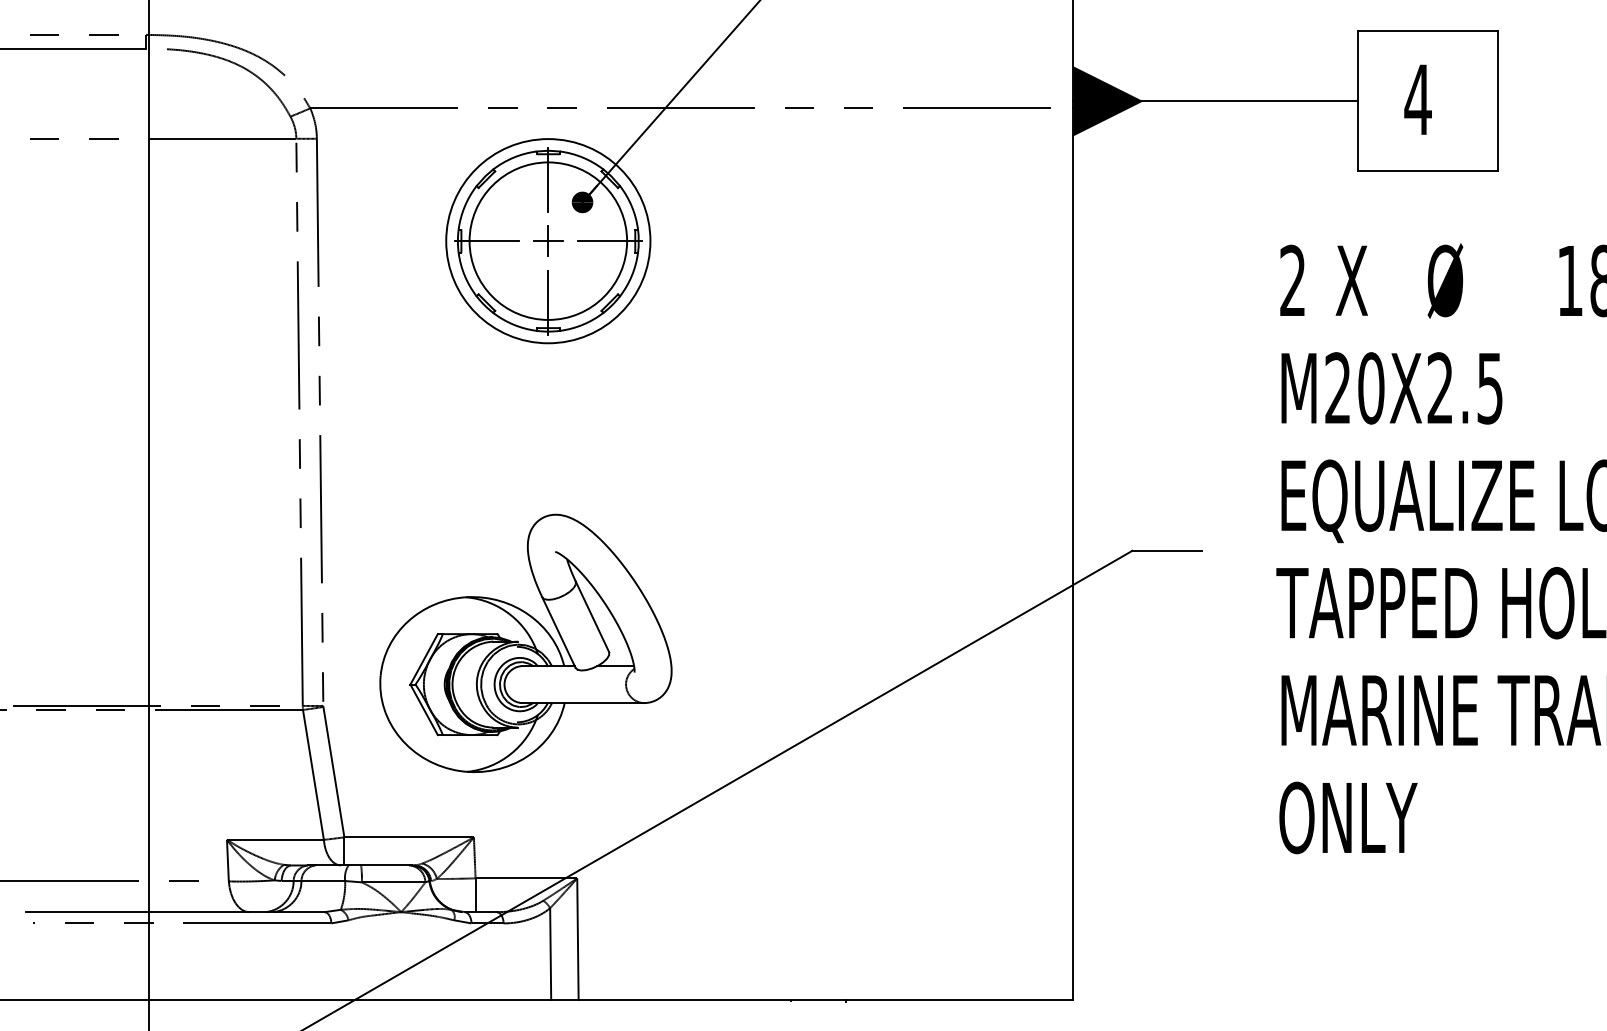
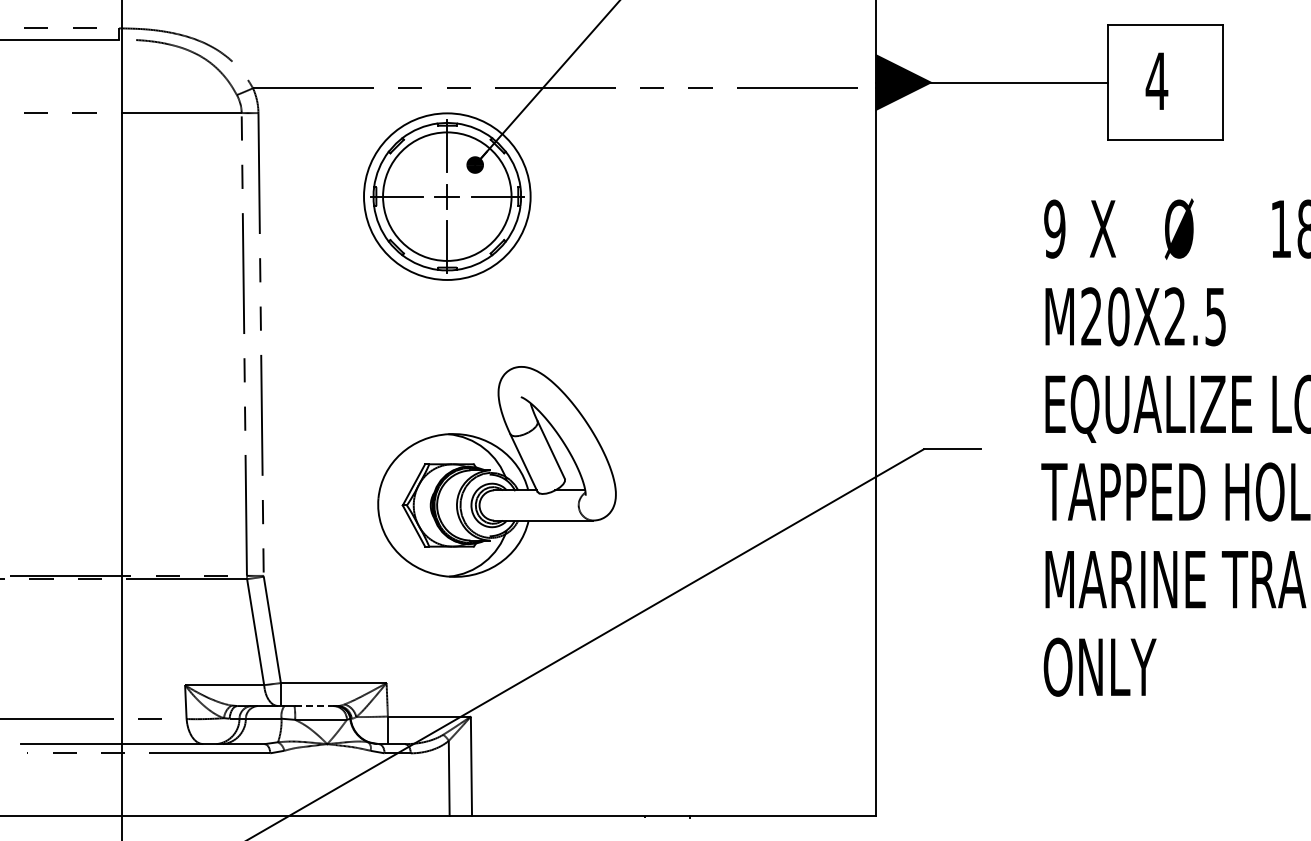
text: (1292, 280) -> (1054, 228), 2 -> 9
part: (525, 642) -> (496, 471), moved
line: (385, 866) -> (314, 706), solid -> dashed

